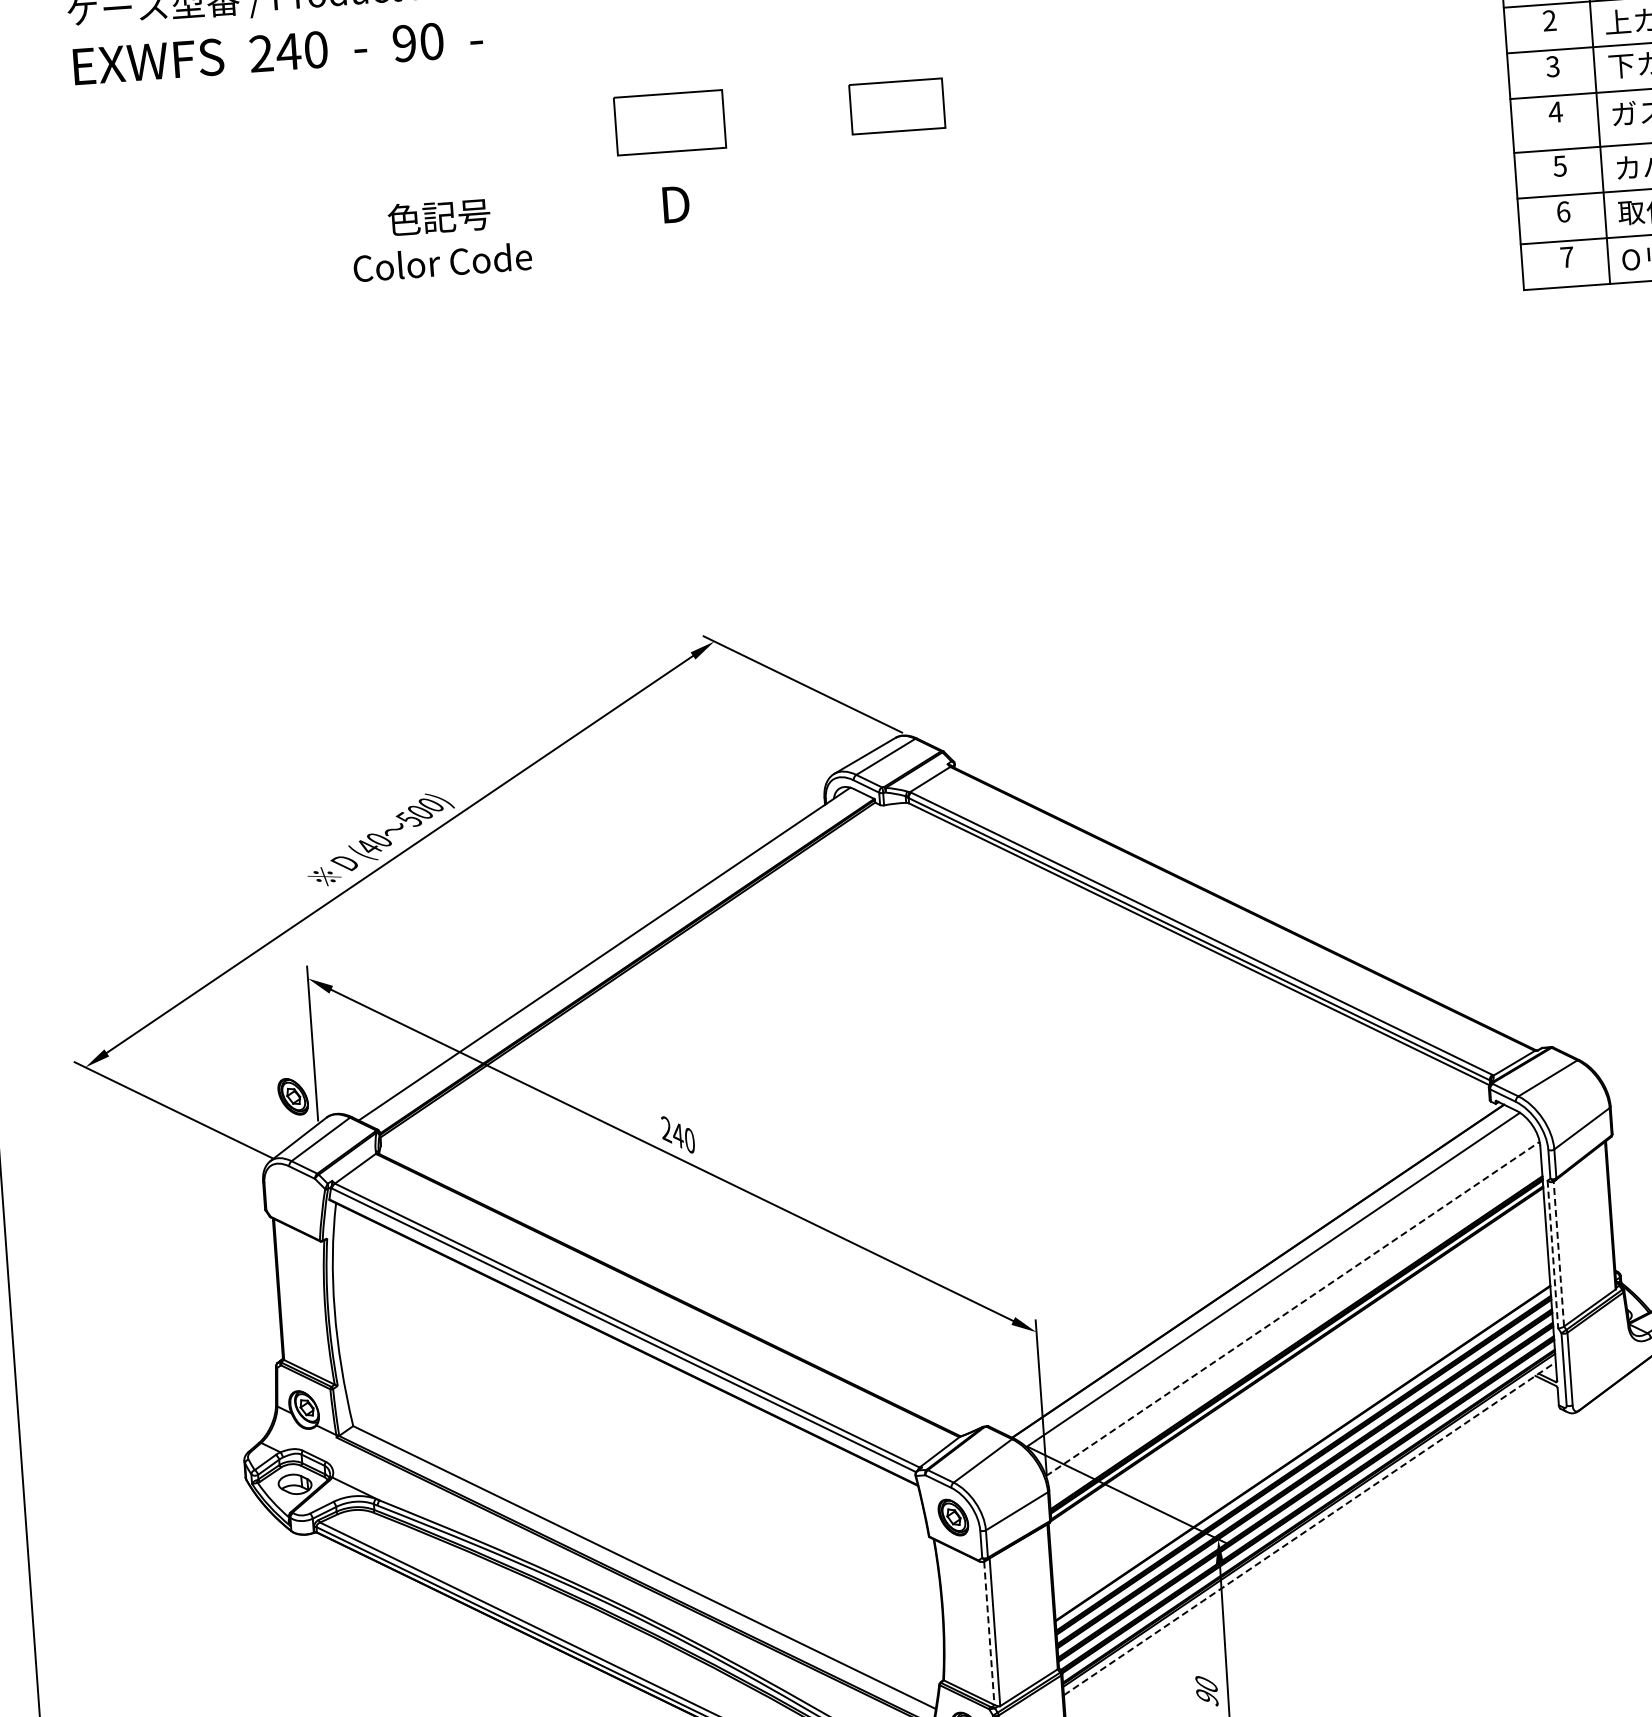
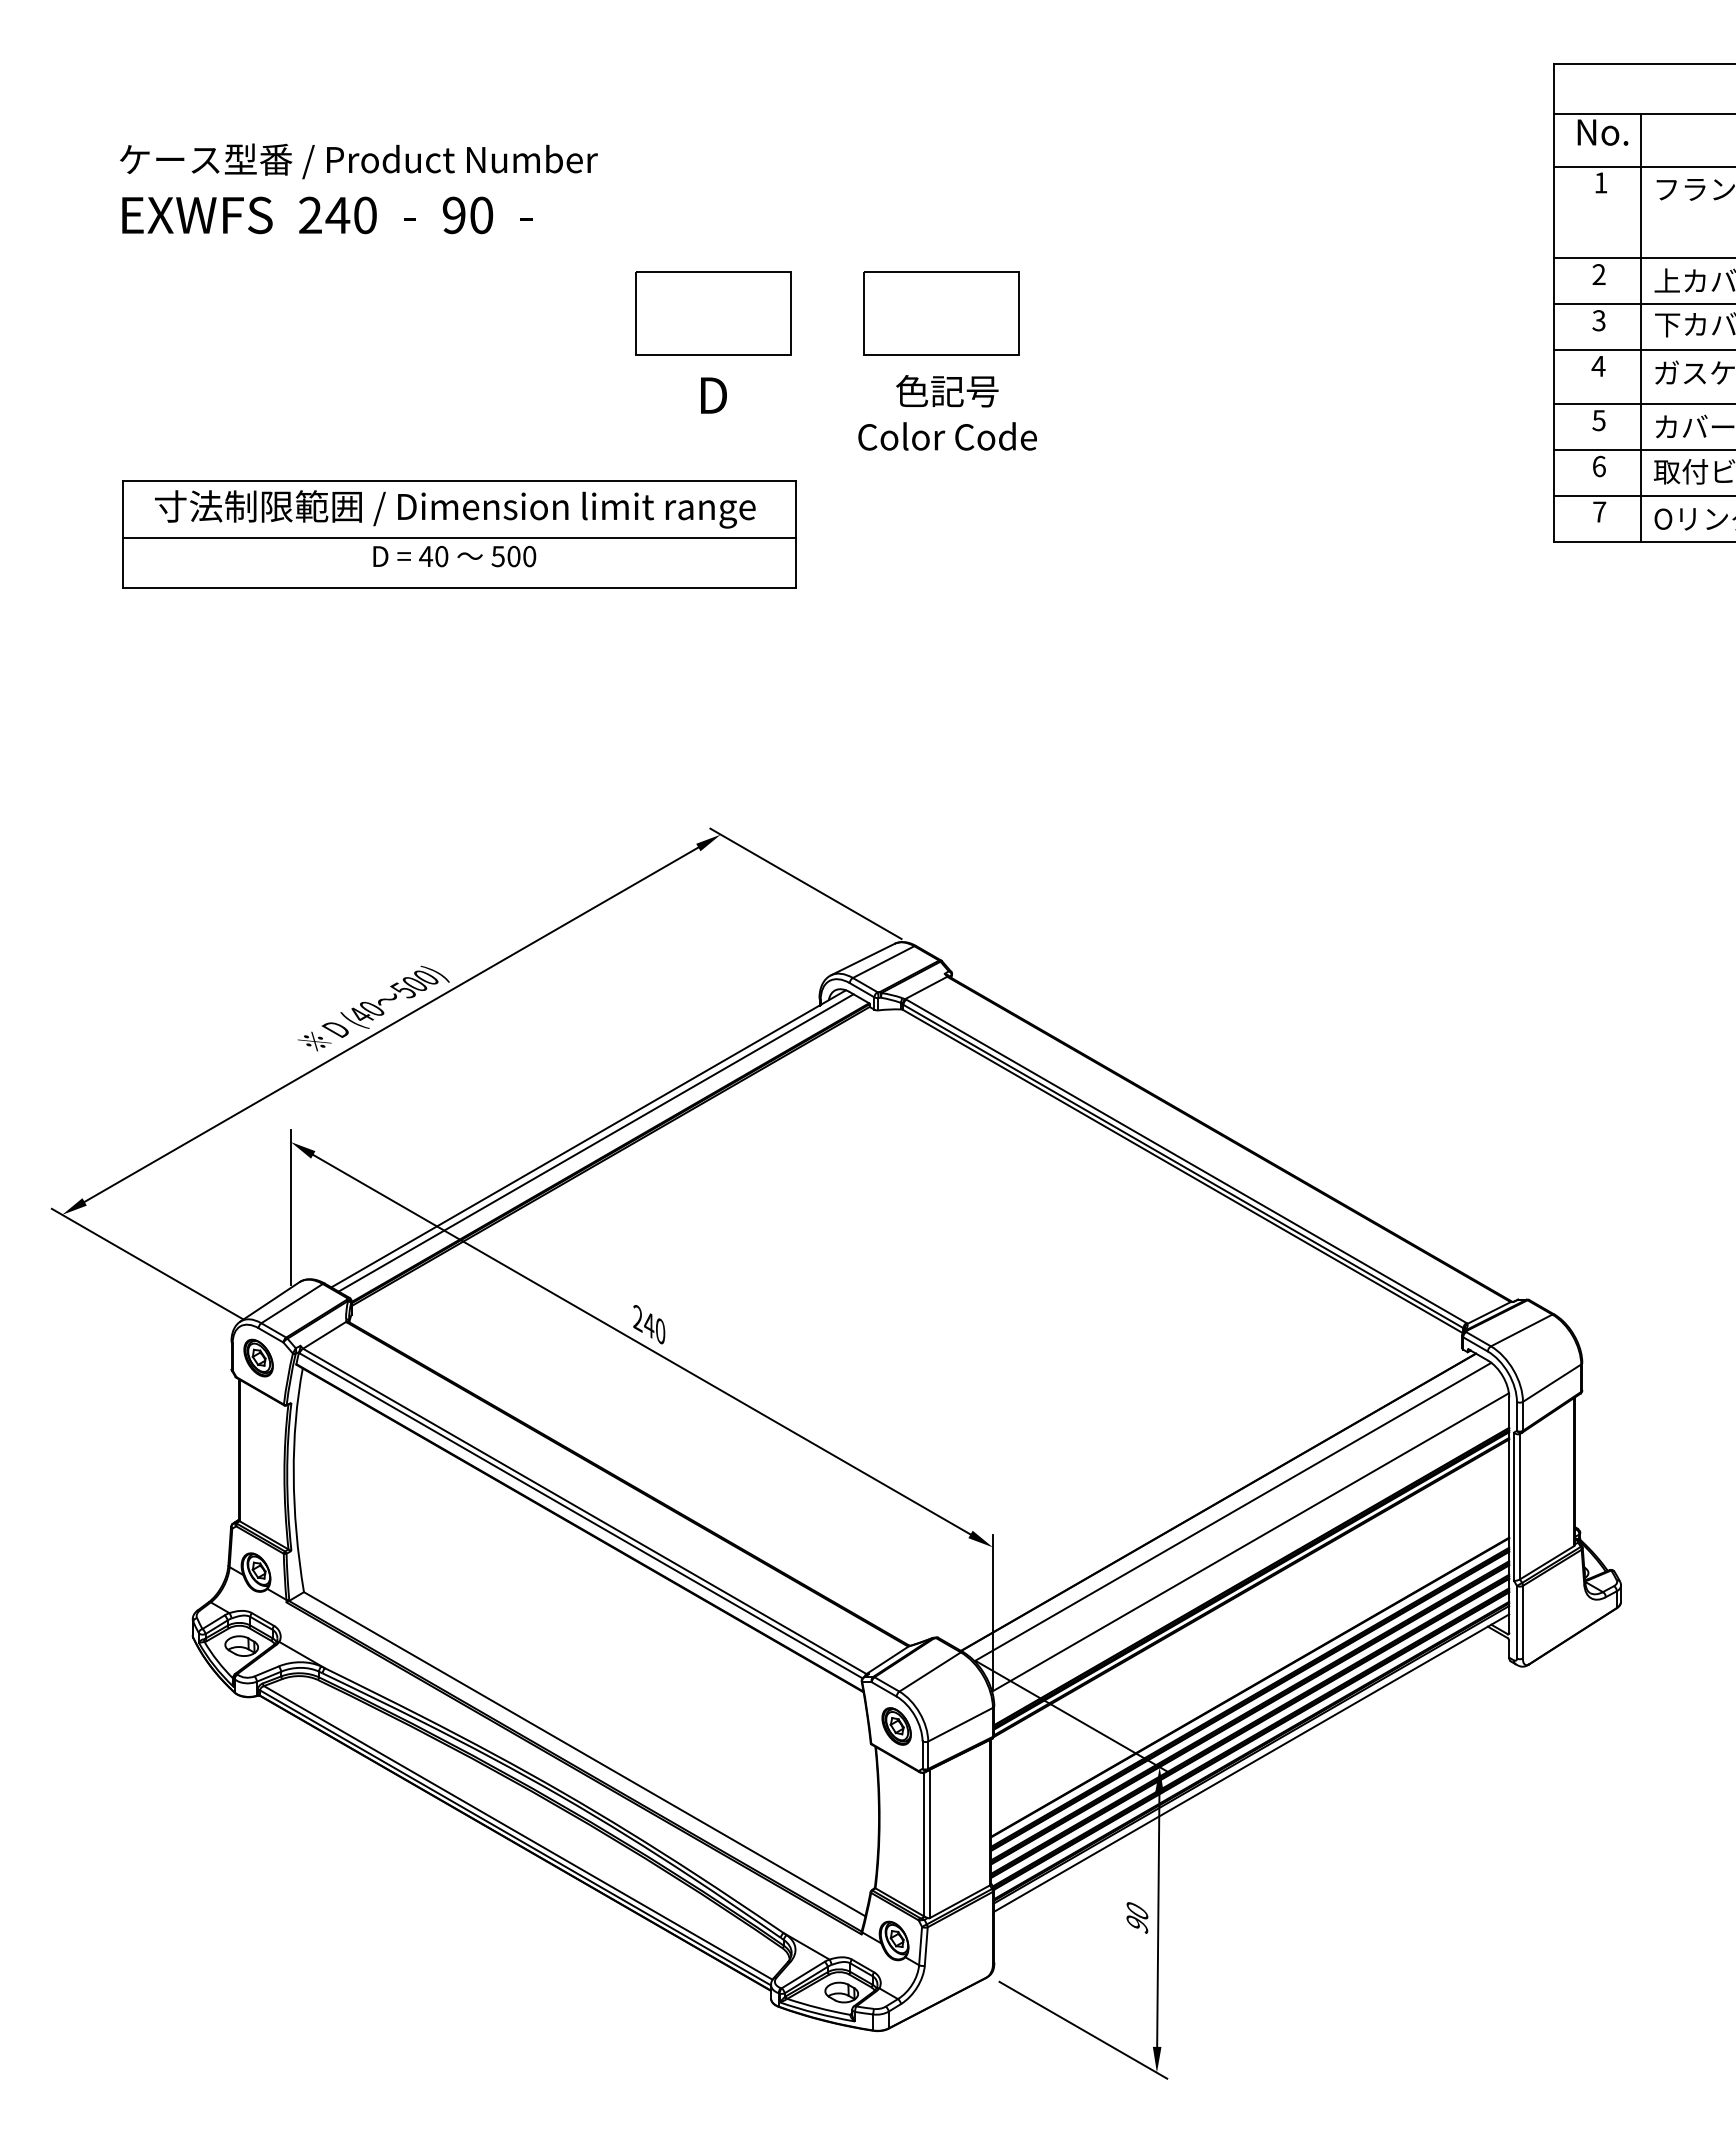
part: (897, 106) -> (941, 313), size x1.67
part: (669, 122) -> (713, 313), size x1.43
text: (440, 238) -> (947, 412), moved
part: (432, 361) -> (459, 534), added
line: (611, 957) -> (595, 1142), added
part: (293, 1096) -> (258, 1357), moved
line: (1559, 1253) -> (1520, 1506), dashed -> solid
line: (1553, 1255) -> (1514, 1507), dashed -> solid
line: (1292, 1309) -> (1250, 1542), dashed -> solid
line: (1310, 1528) -> (1252, 1762), dashed -> solid
line: (989, 1633) -> (924, 1844), dashed -> solid

